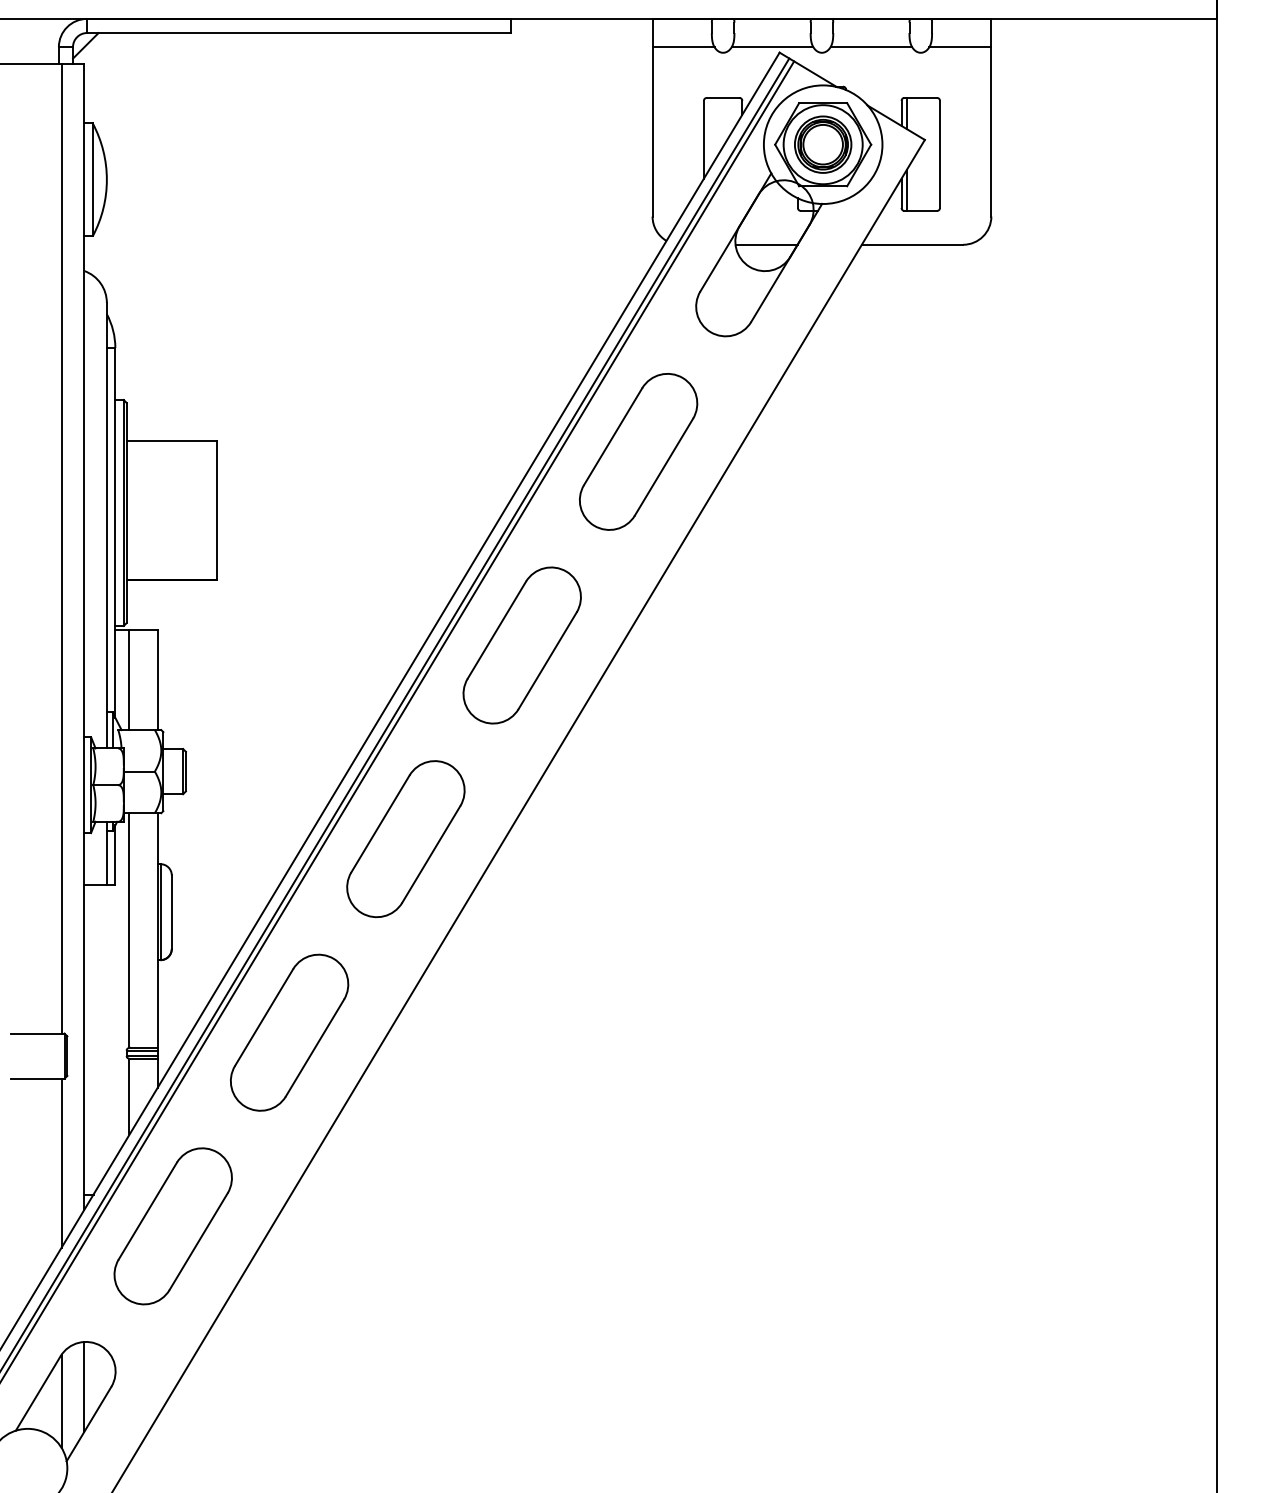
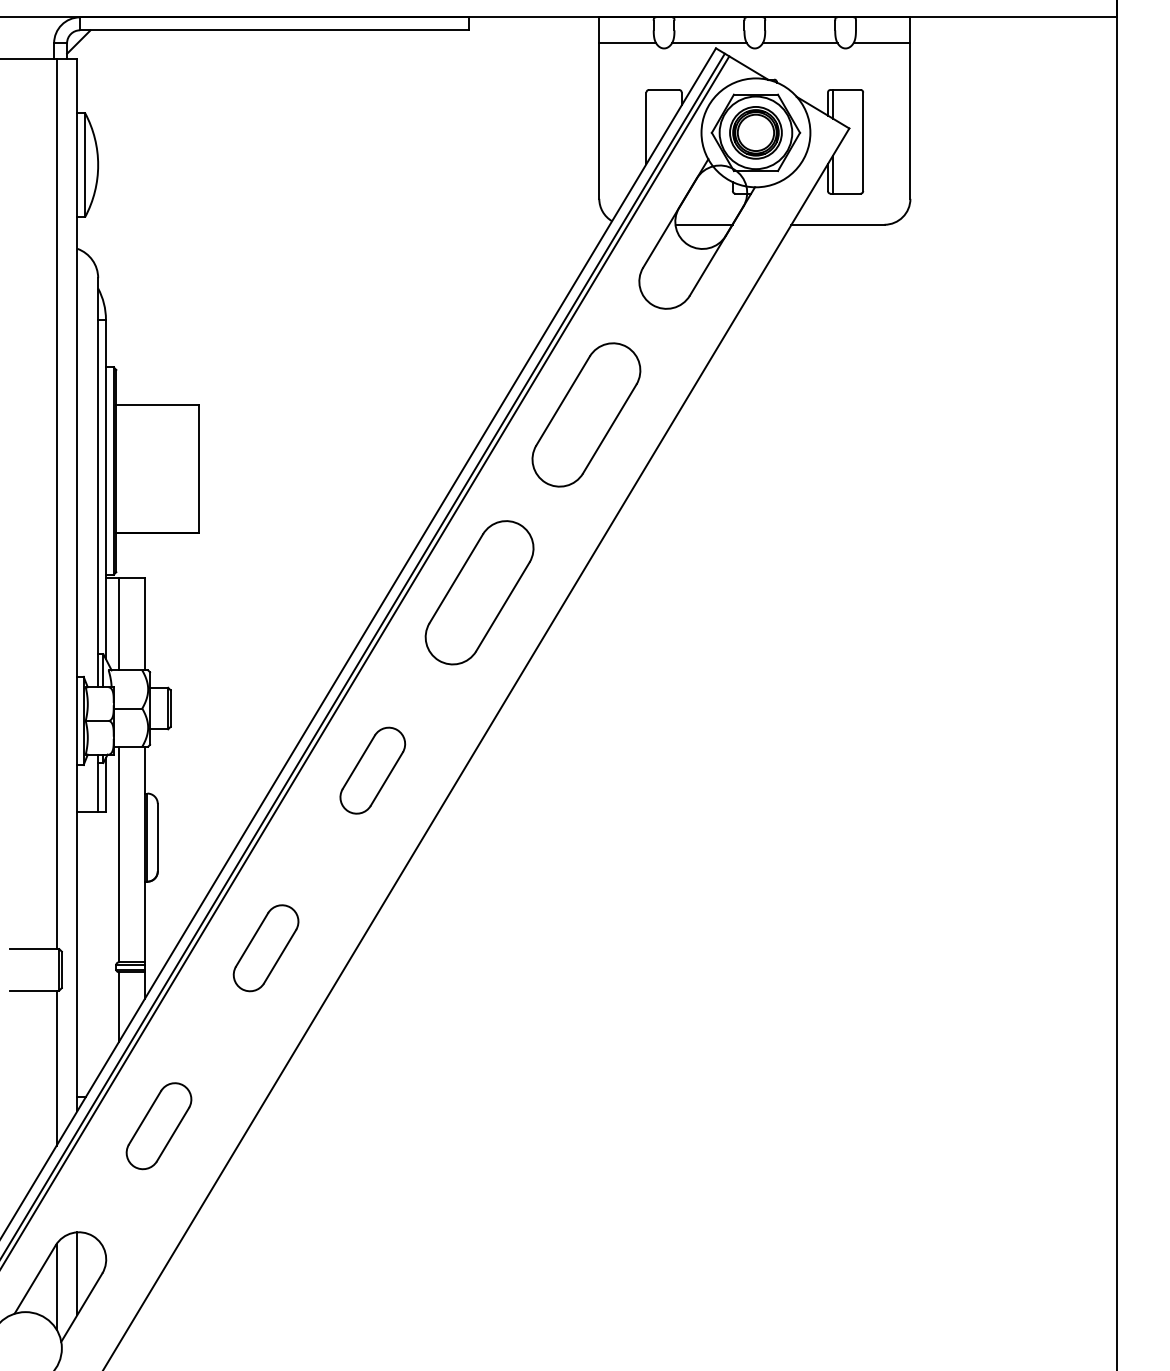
part: (405, 839) -> (372, 770), size x0.6
part: (289, 1032) -> (265, 948), size x0.6
part: (172, 1226) -> (158, 1126), size x0.6

